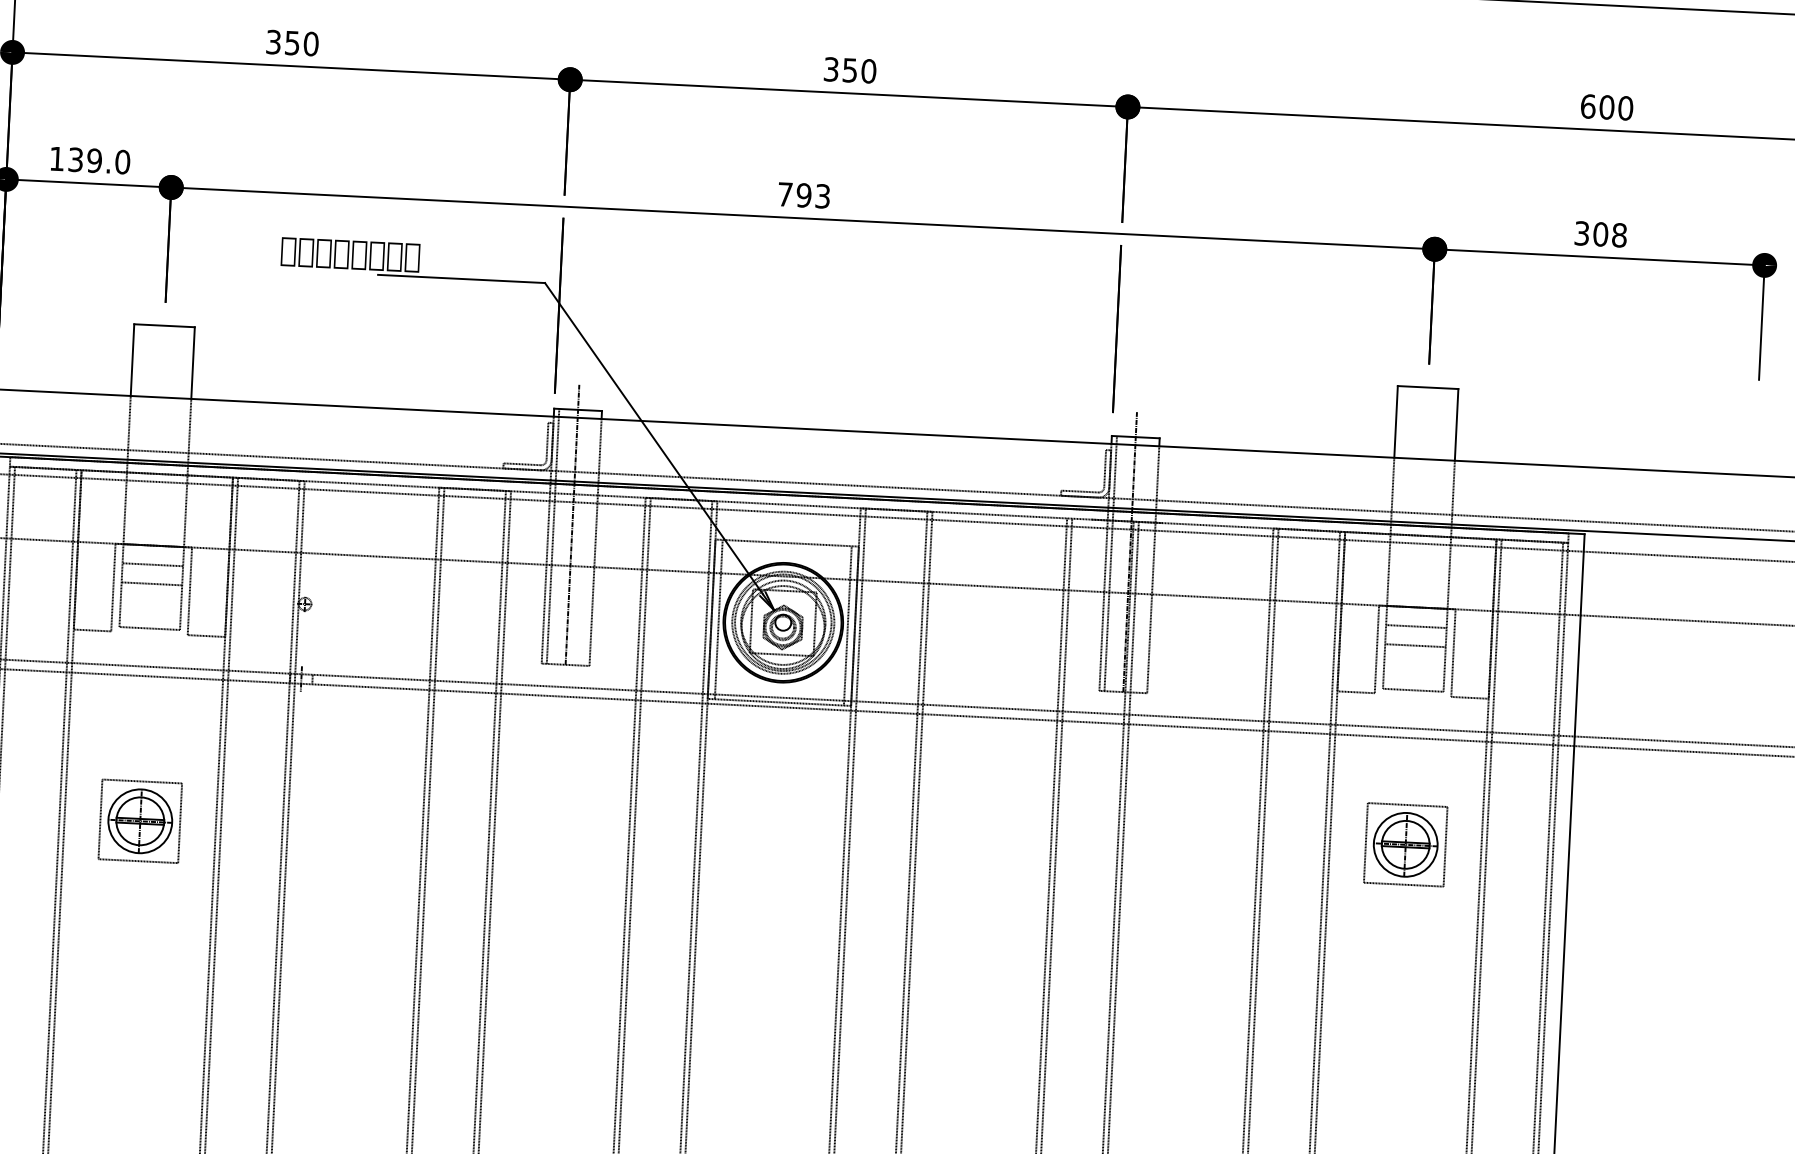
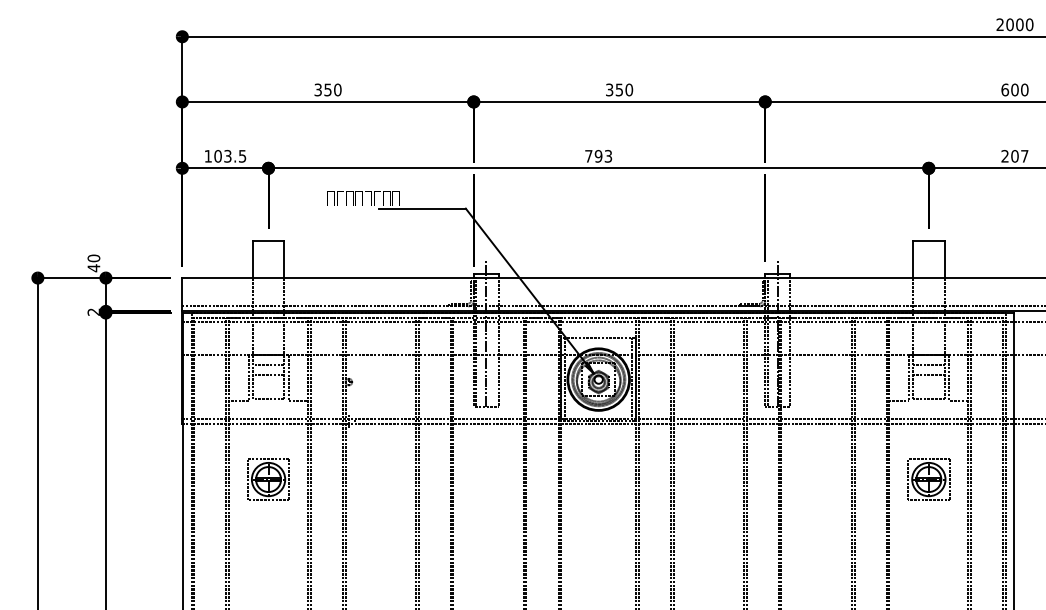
text: (99, 161) -> (230, 156), 139.0 -> 103.5
text: (1599, 234) -> (1014, 156), 308 -> 207
part: (140, 821) -> (268, 479), moved

